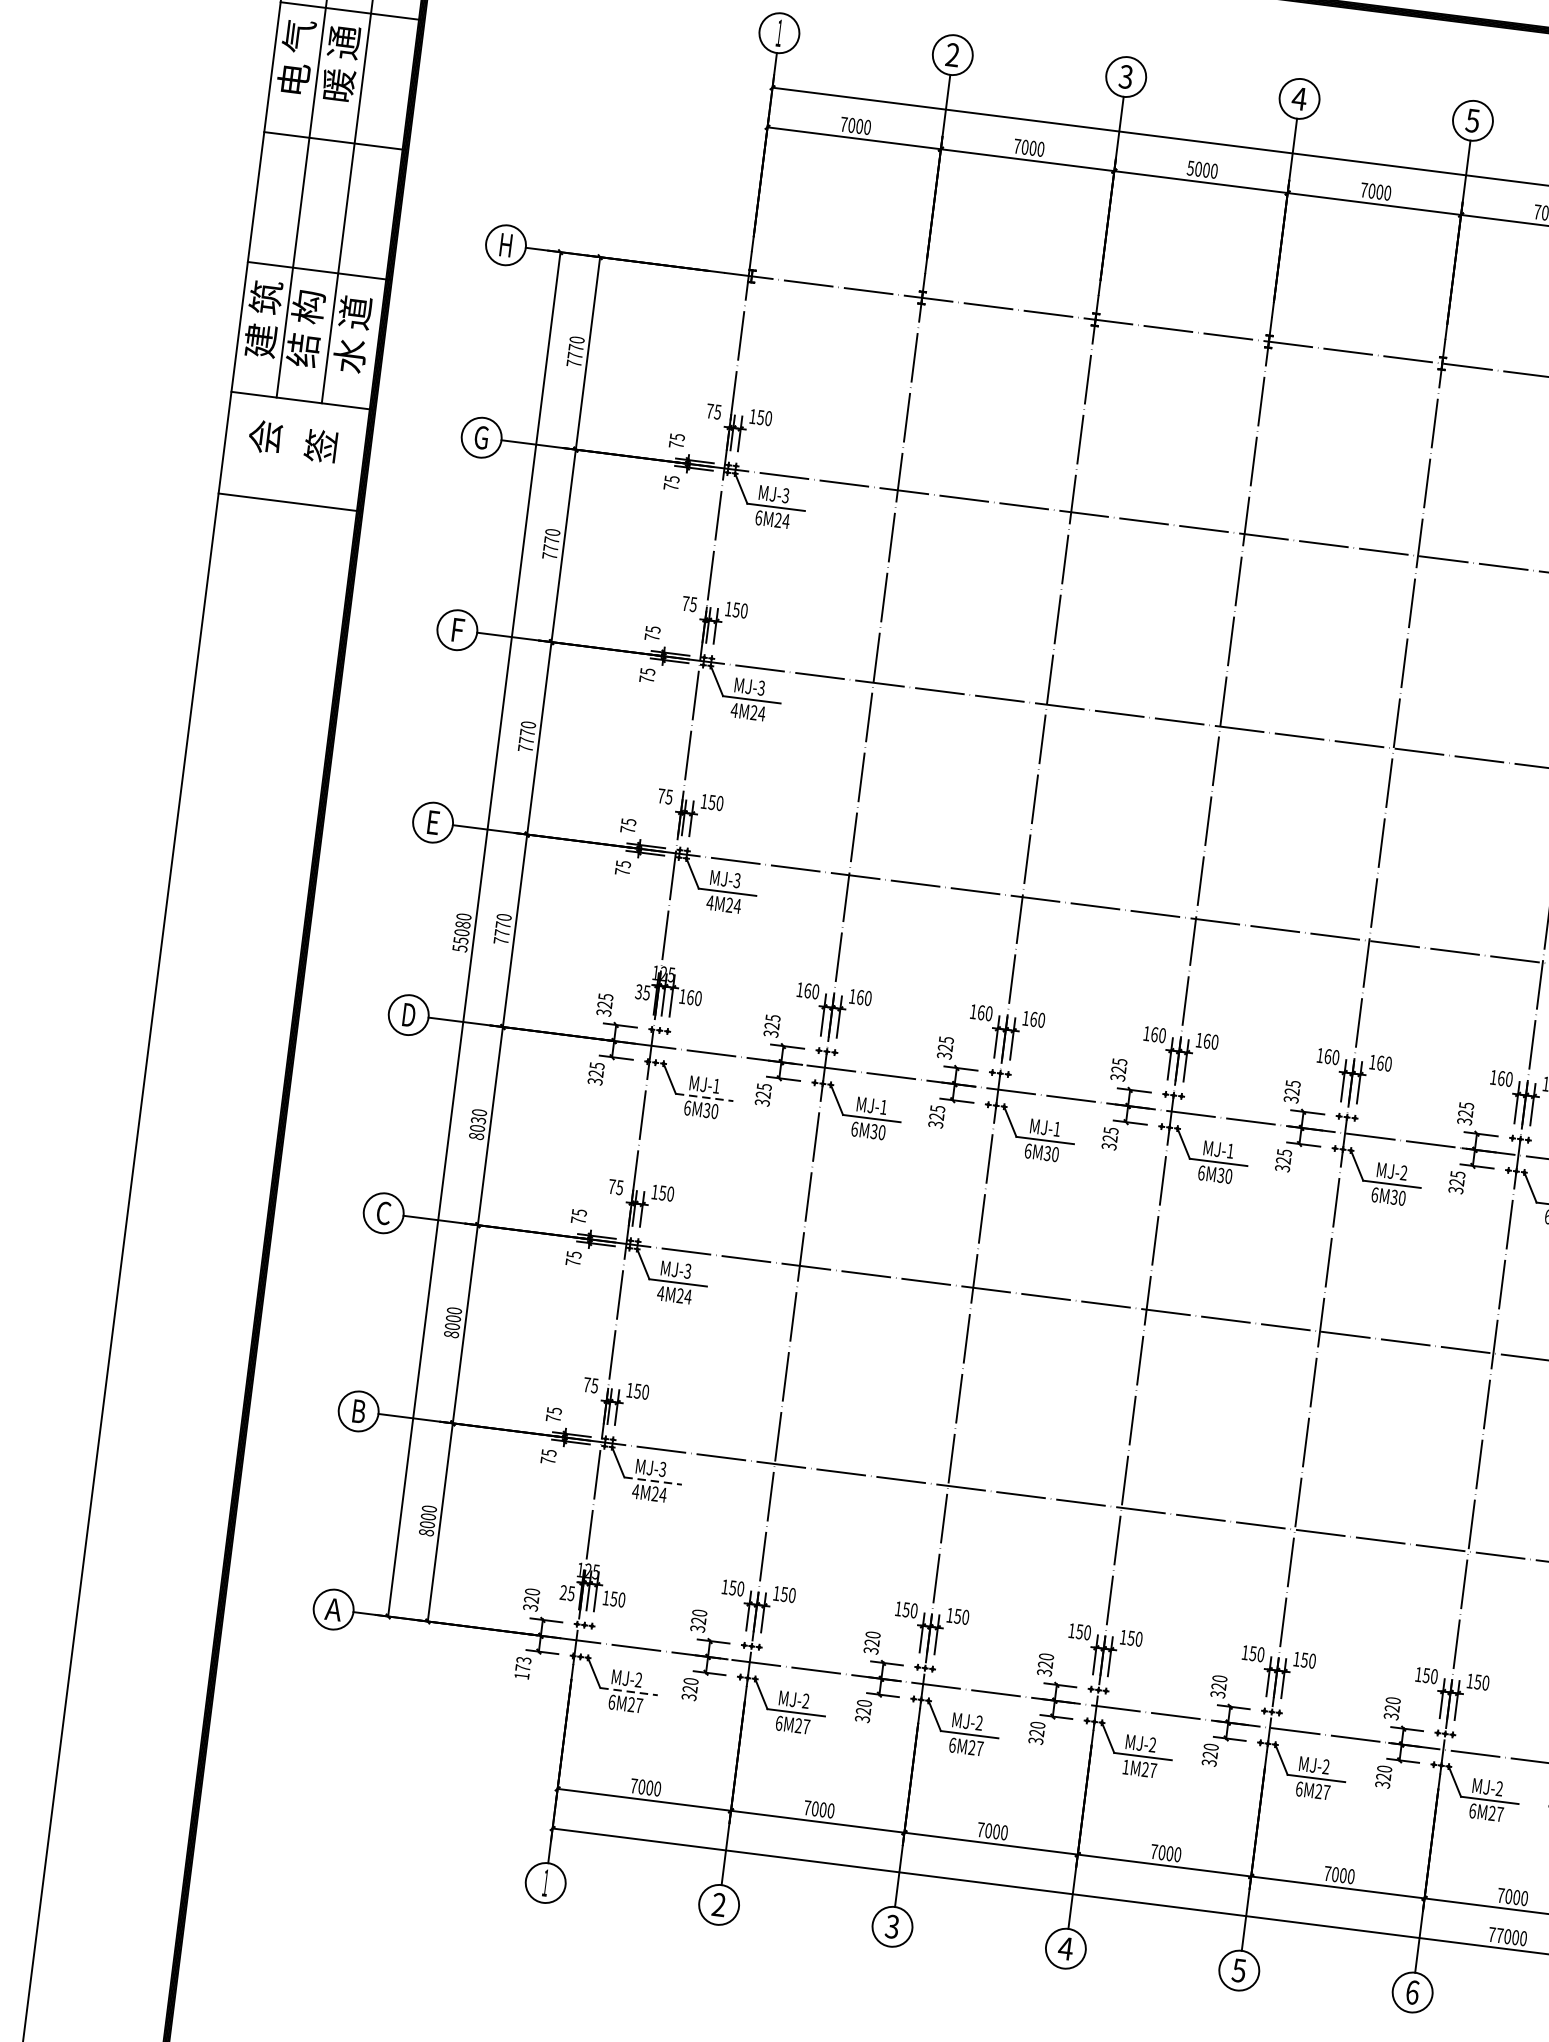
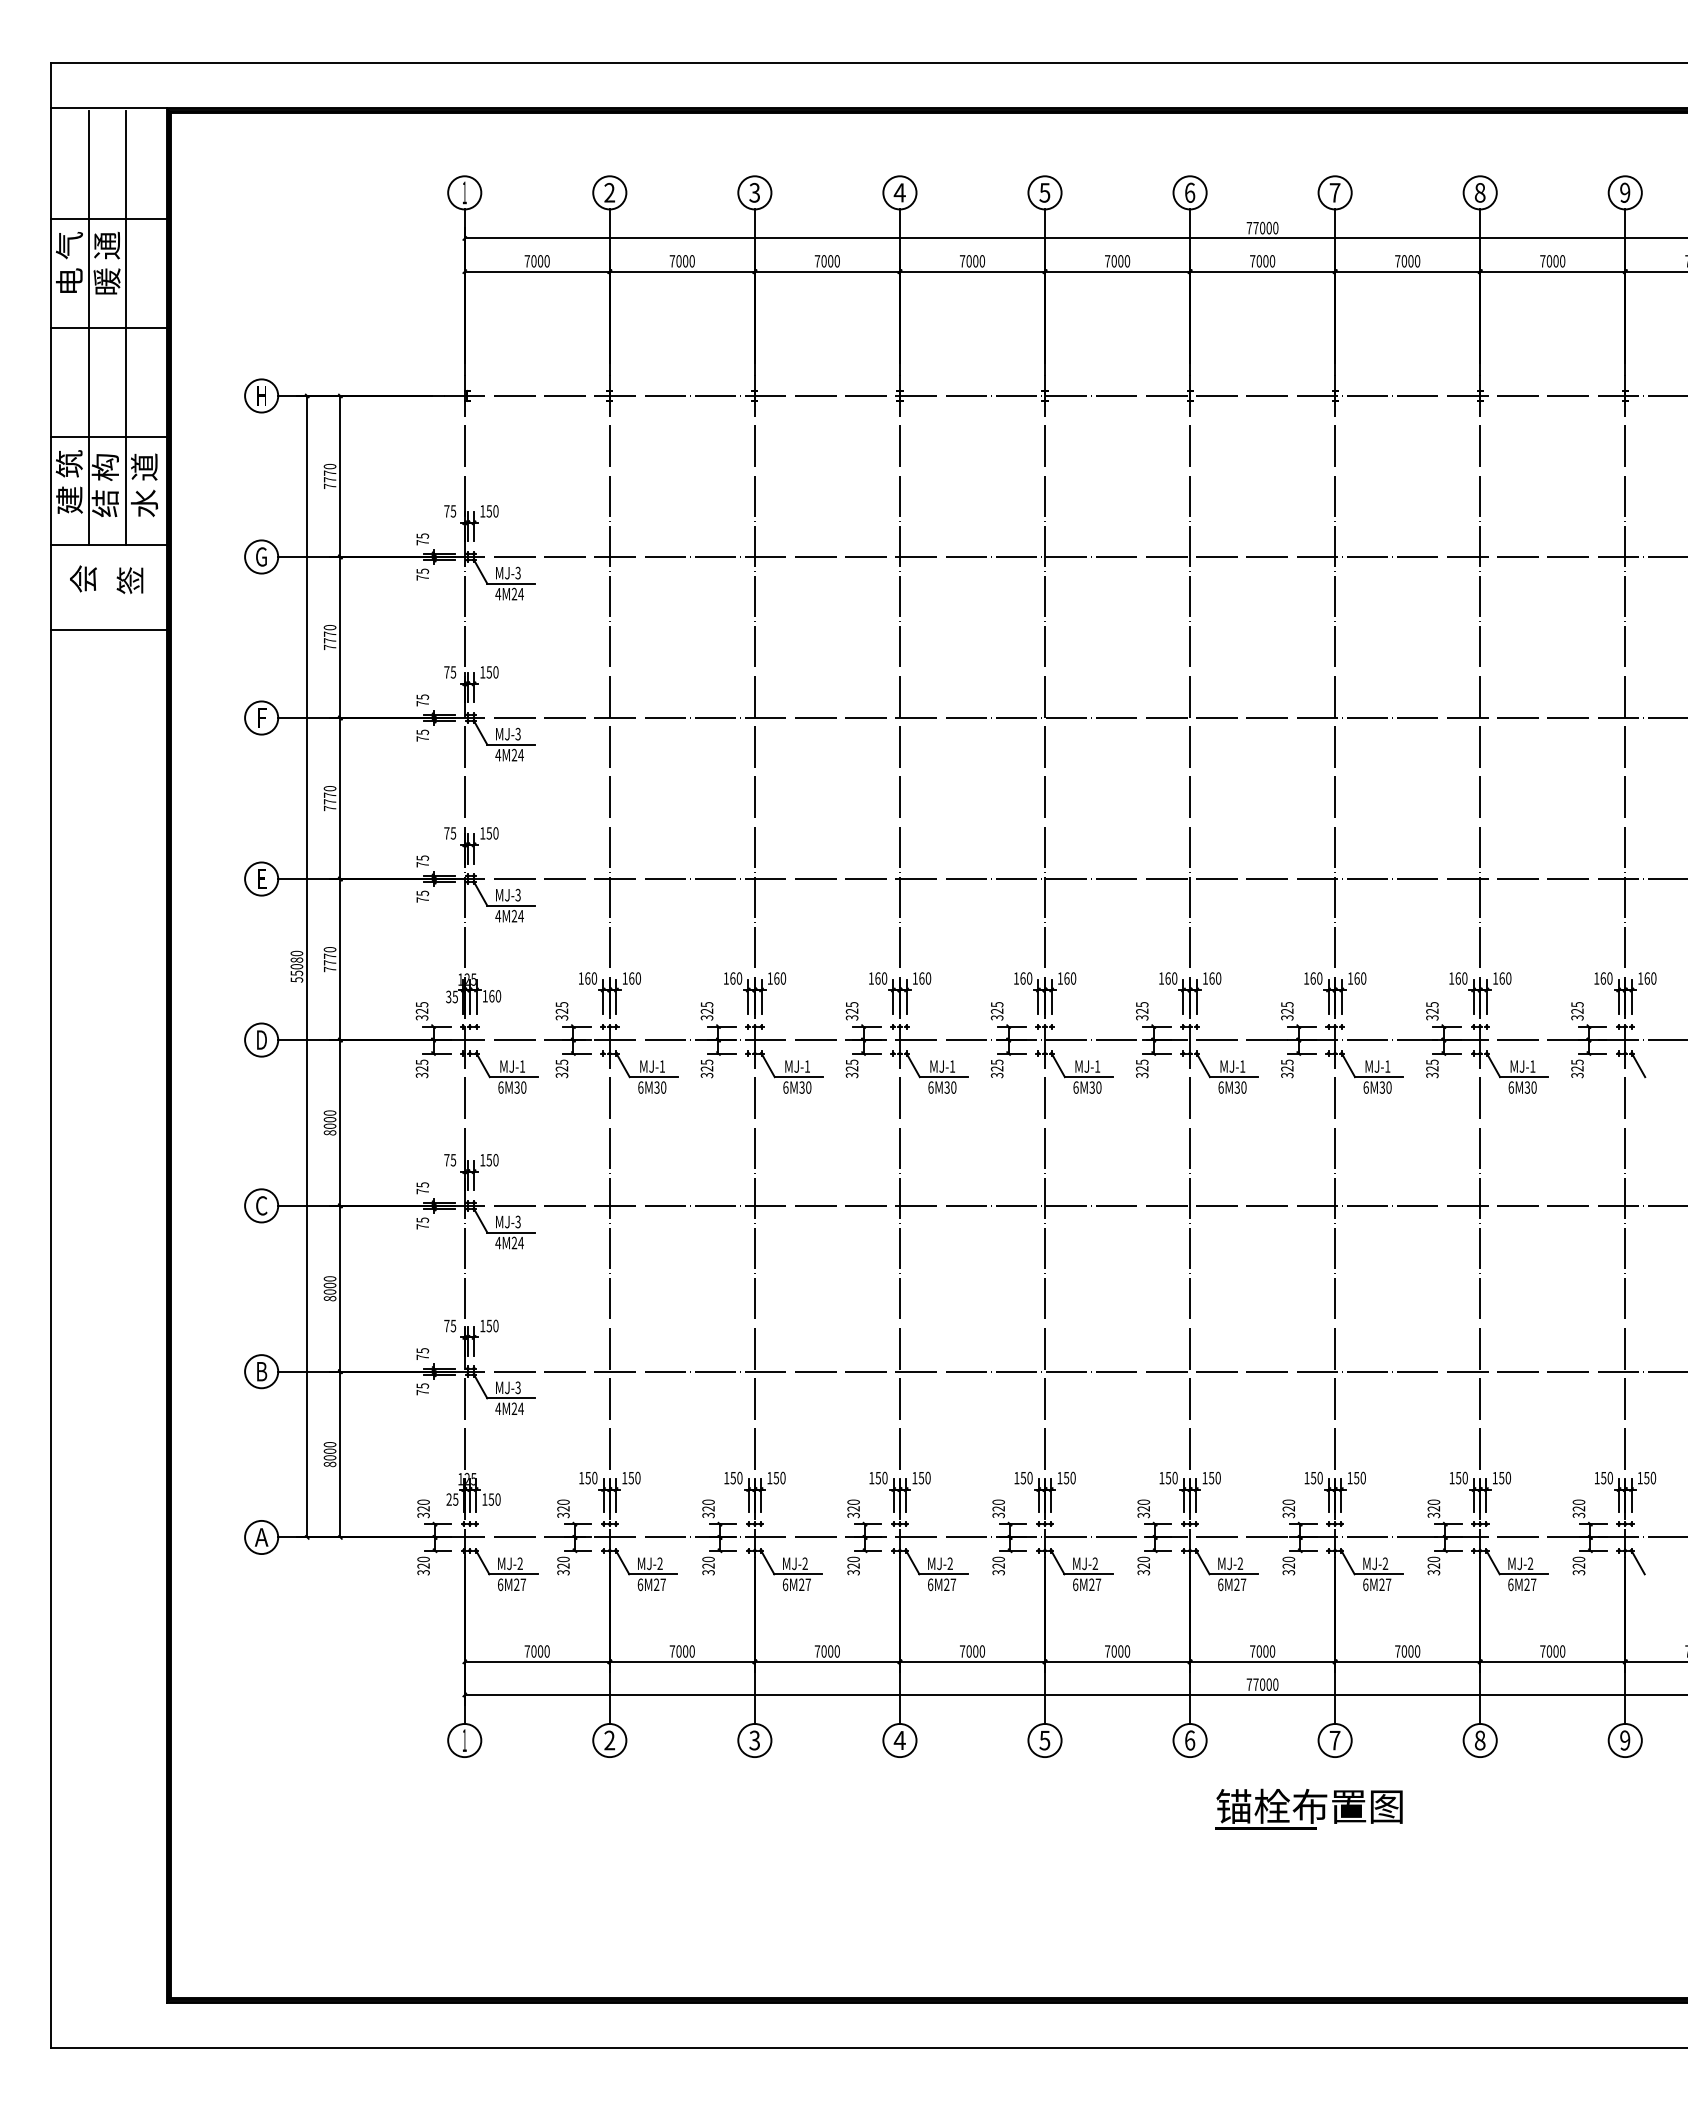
text: (1190, 168) -> (817, 261), 5000 -> 7000
text: (759, 517) -> (498, 593), 6M24 -> 4M24
line: (705, 1098) -> (514, 1077), dashed -> solid
text: (479, 1120) -> (330, 1119), 8030 -> 8000
text: (1403, 1172) -> (1097, 1066), MJ-2 -> MJ-1
line: (653, 1481) -> (511, 1398), dashed -> solid
text: (522, 1667) -> (423, 1565), 173 -> 320
line: (629, 1691) -> (513, 1574), dashed -> solid
text: (1125, 1766) -> (930, 1584), 1M27 -> 6M27

